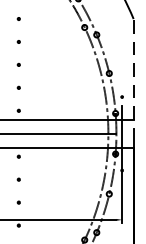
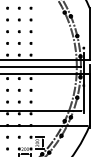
line: (133, 70) -> (89, 34), dashed -> solid

